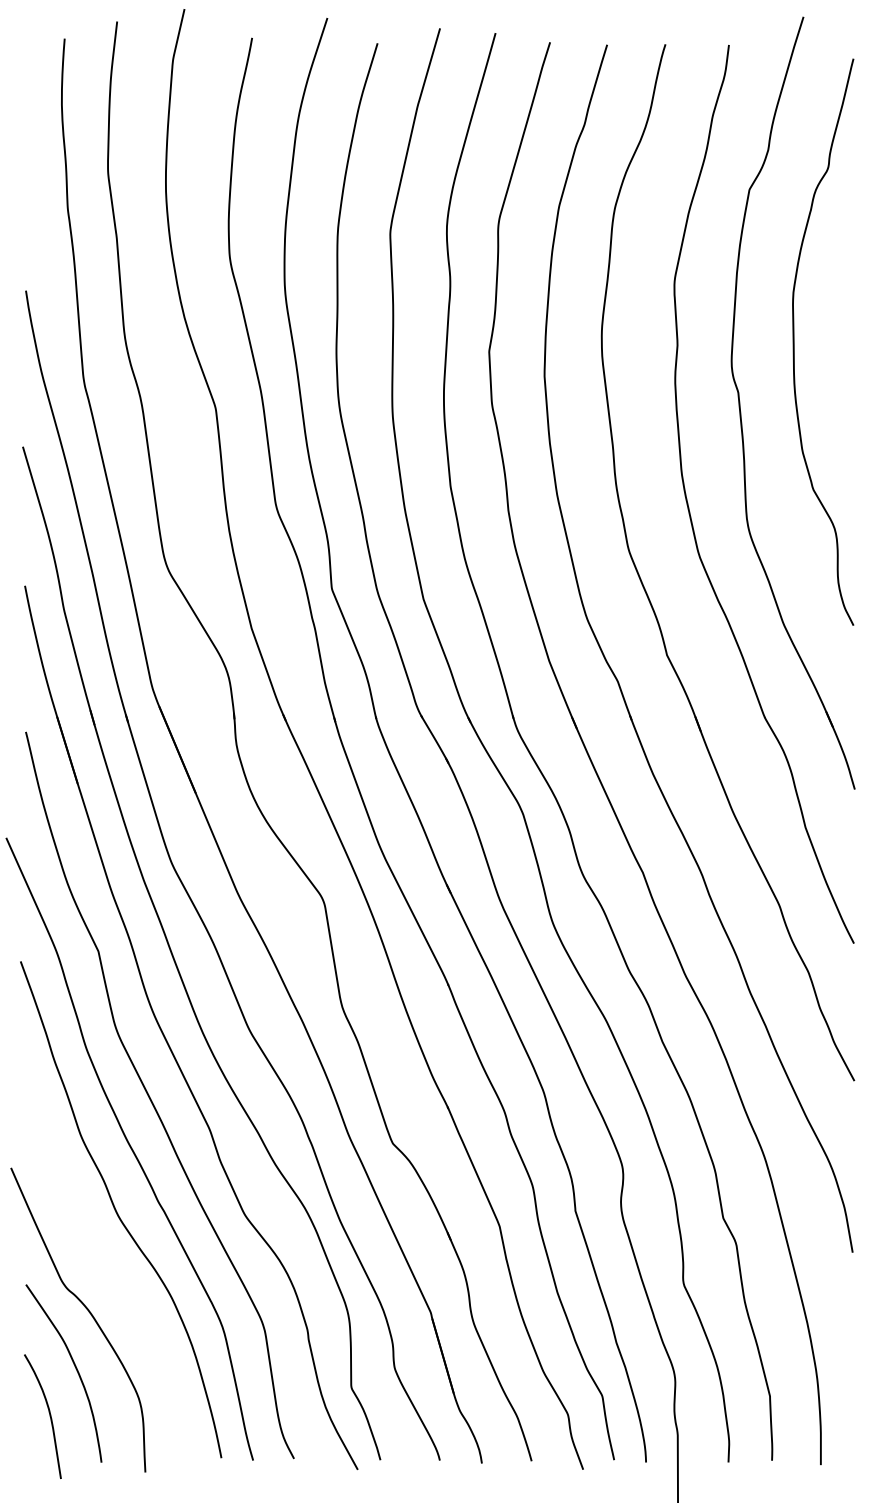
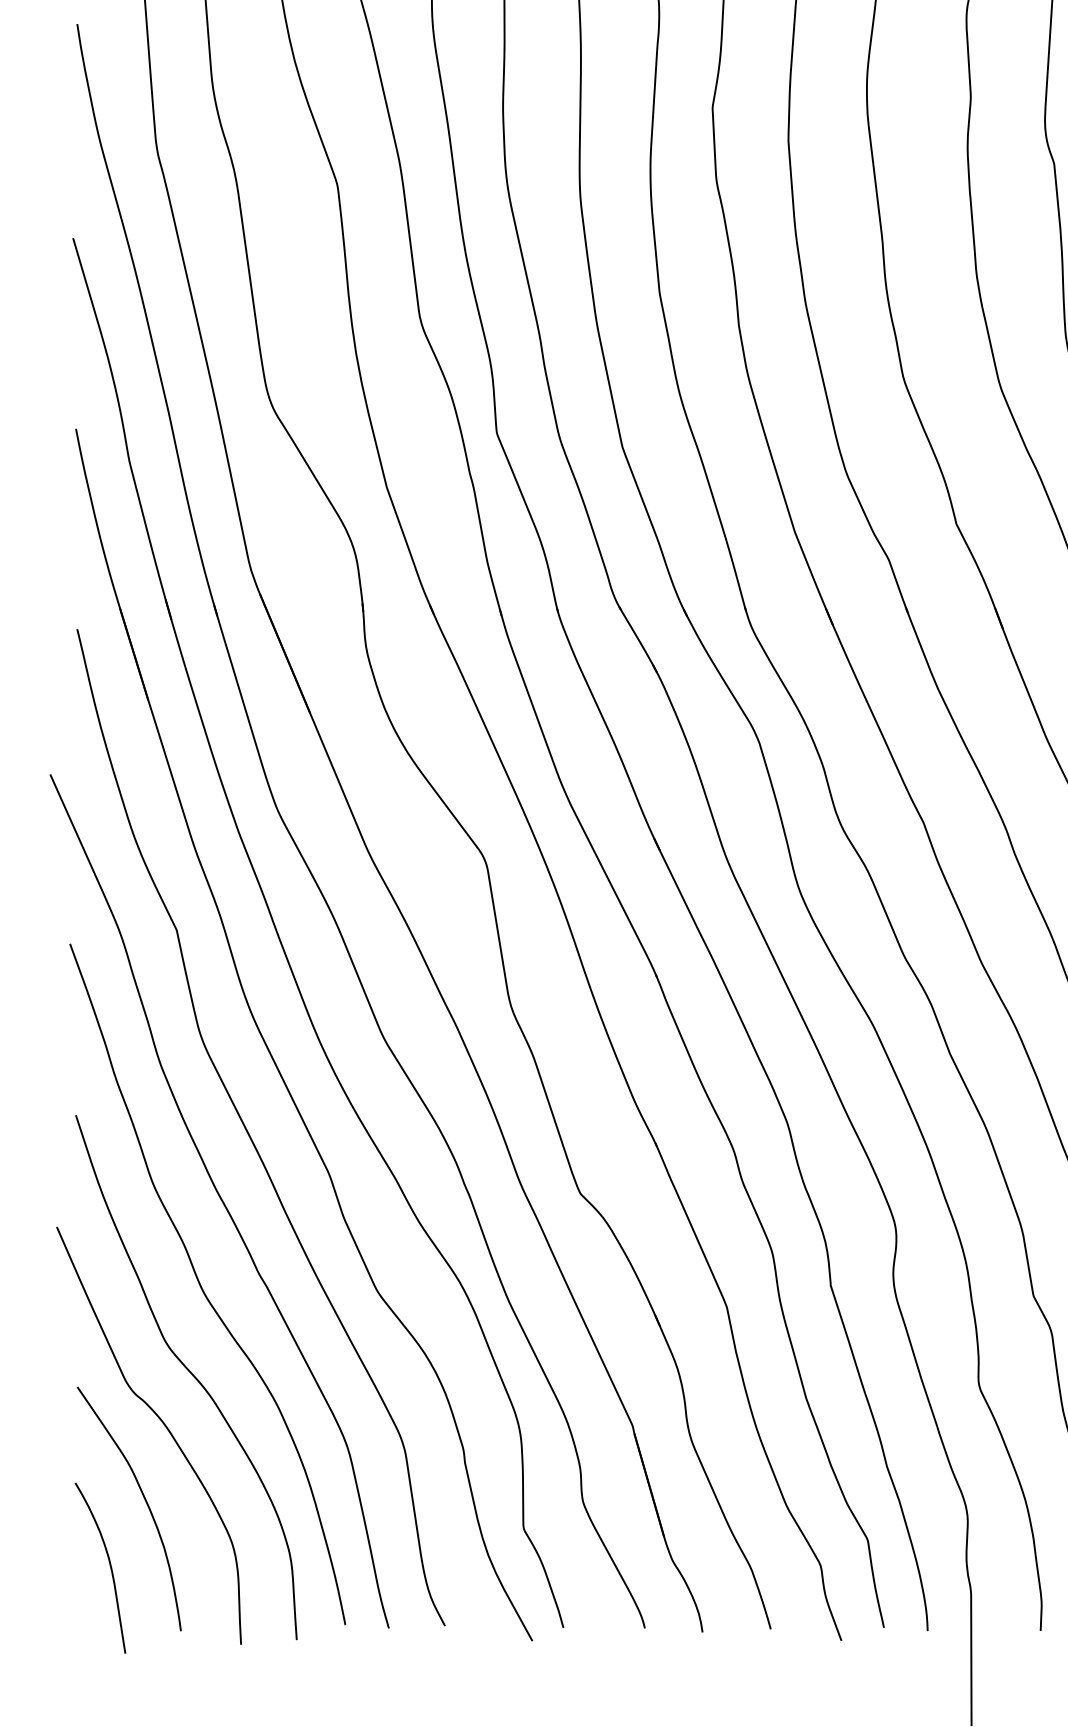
curve: (107, 1274) -> (189, 1373), added

